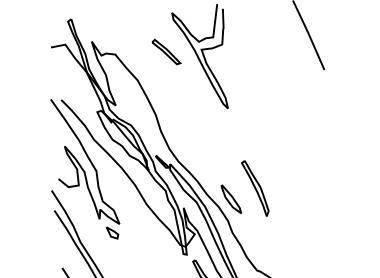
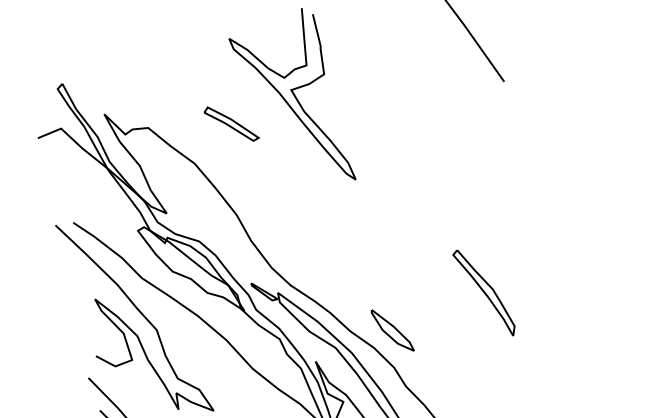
part: (166, 51) -> (231, 123), moved
part: (255, 188) -> (484, 292), moved

